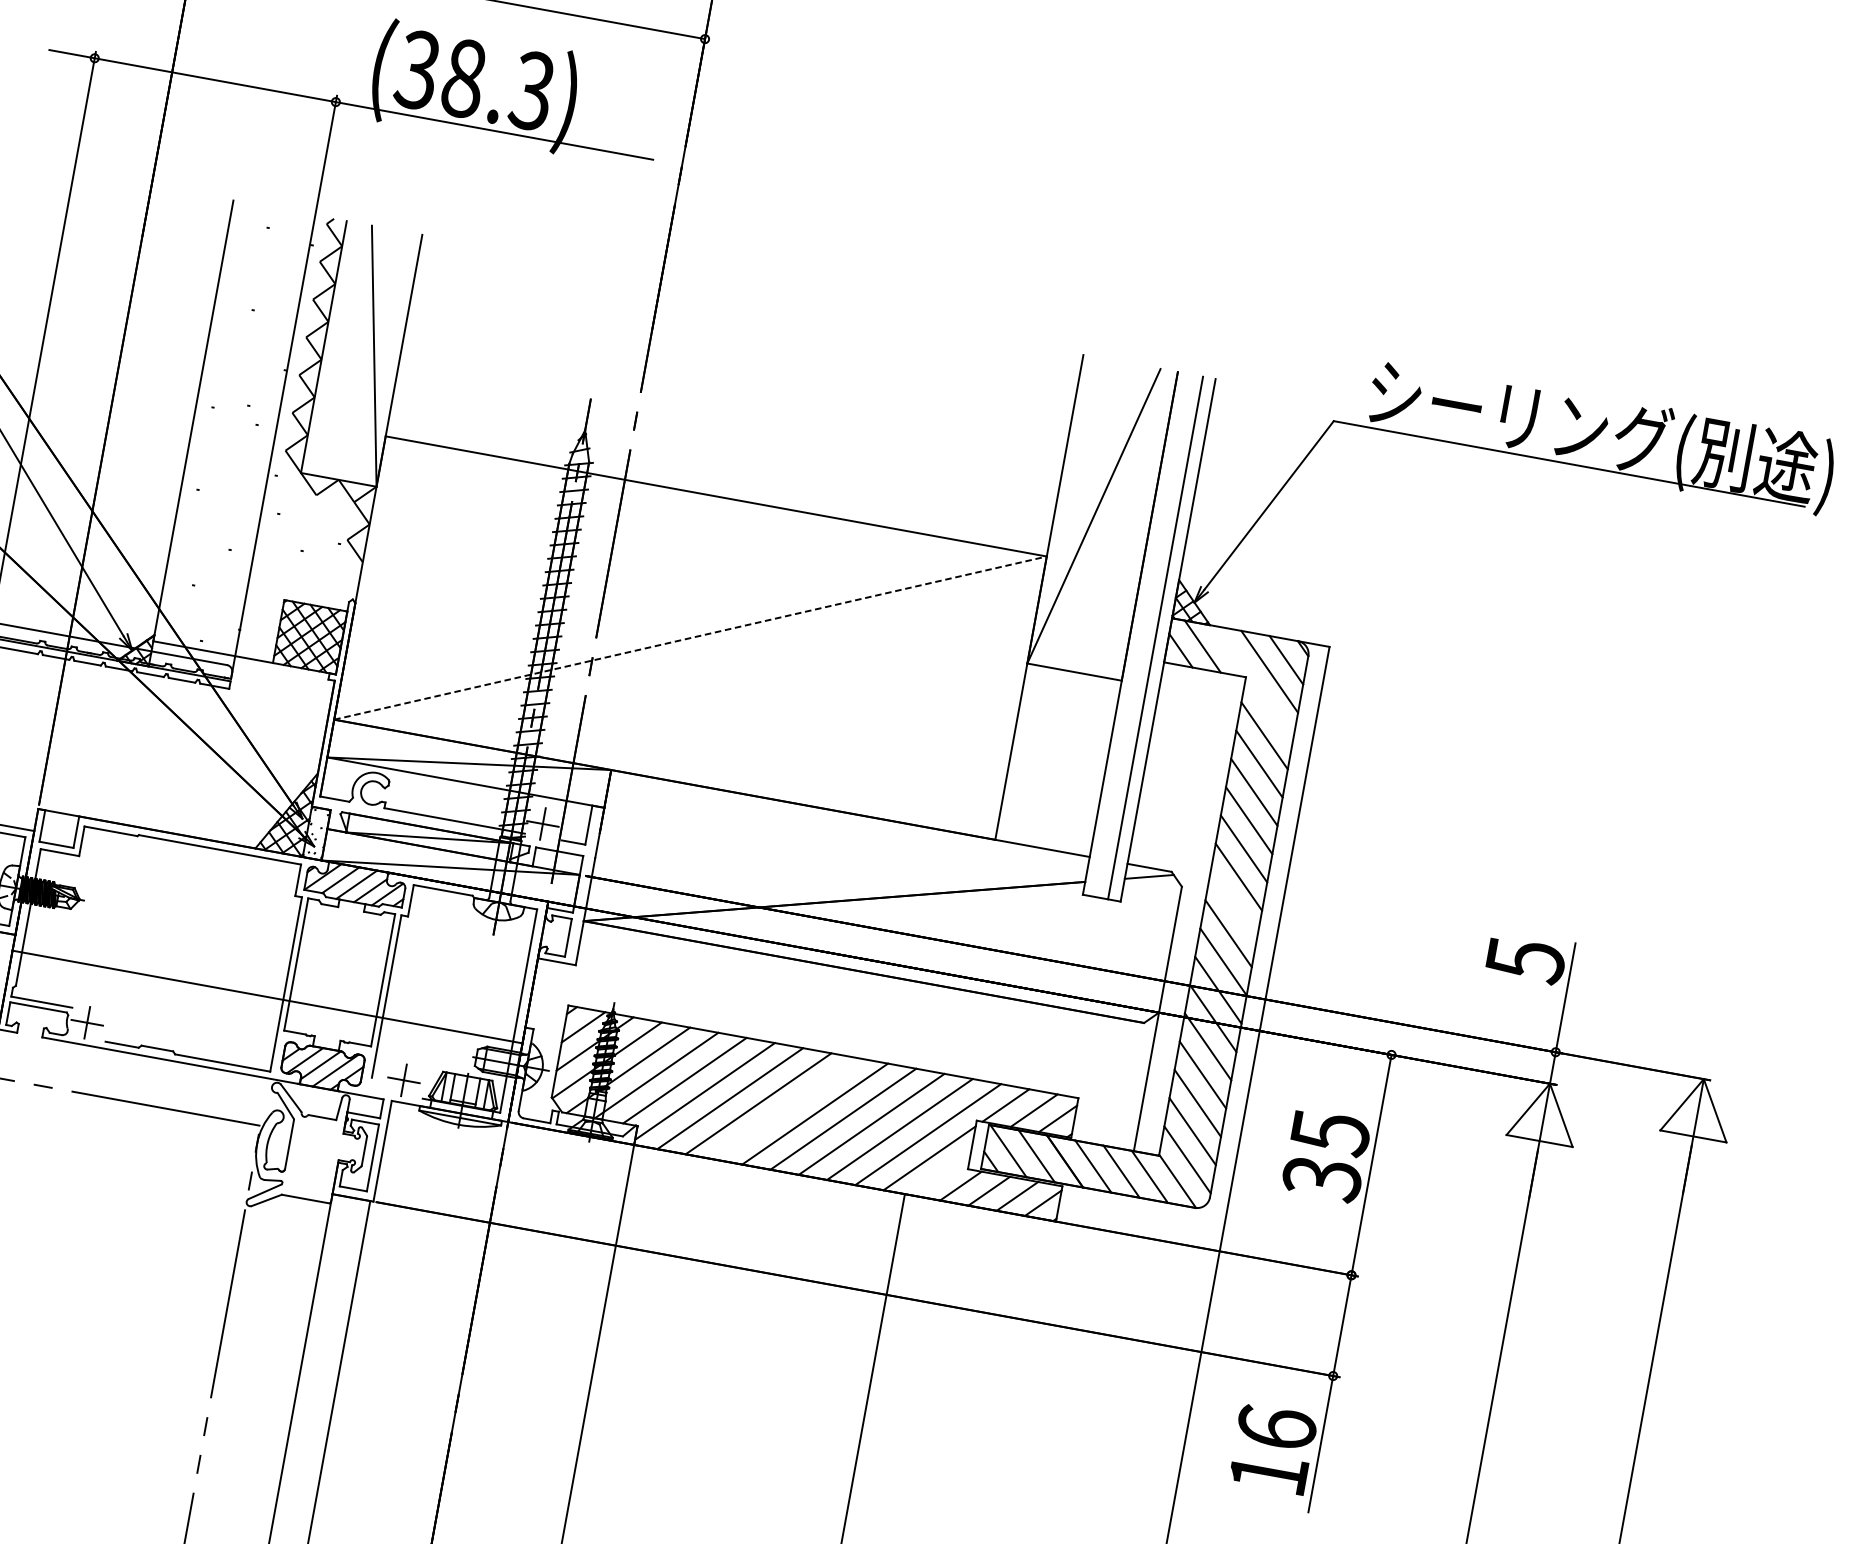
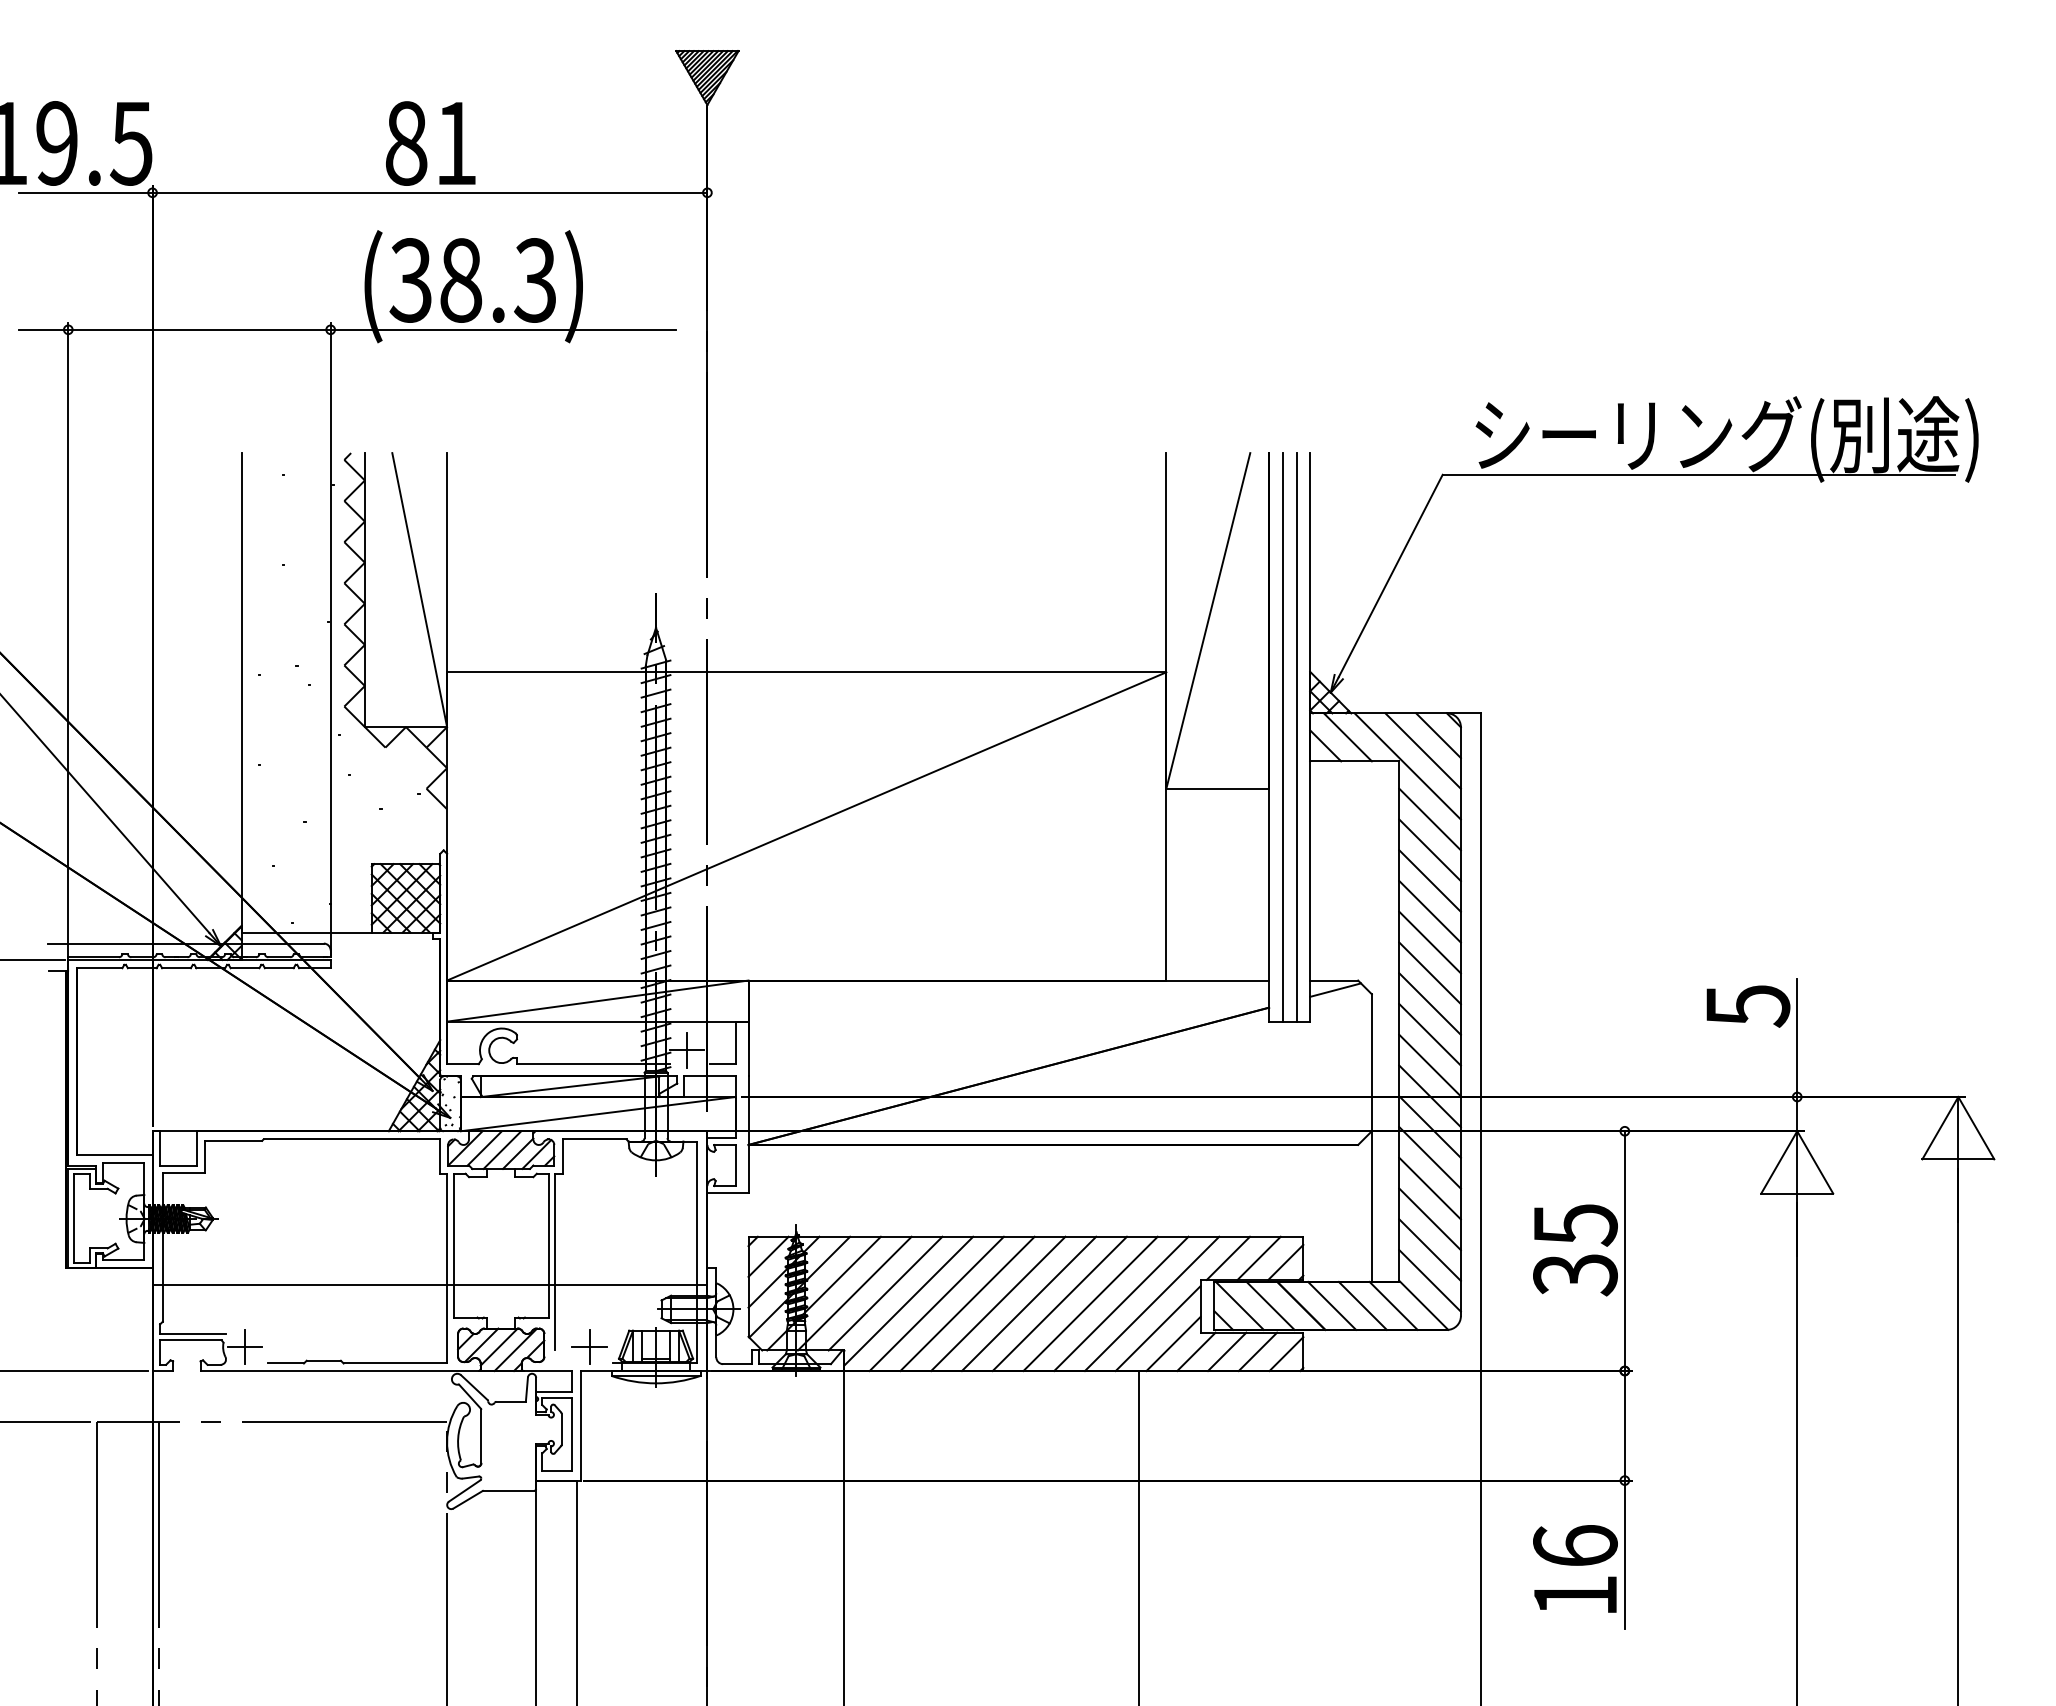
line: (1142, 635) -> (1282, 737), added
line: (691, 638) -> (807, 826), dashed -> solid
line: (1252, 683) -> (1407, 766), added
line: (1233, 904) -> (1429, 1003), added
line: (787, 1108) -> (998, 1303), added
line: (941, 1174) -> (1173, 1343), added

